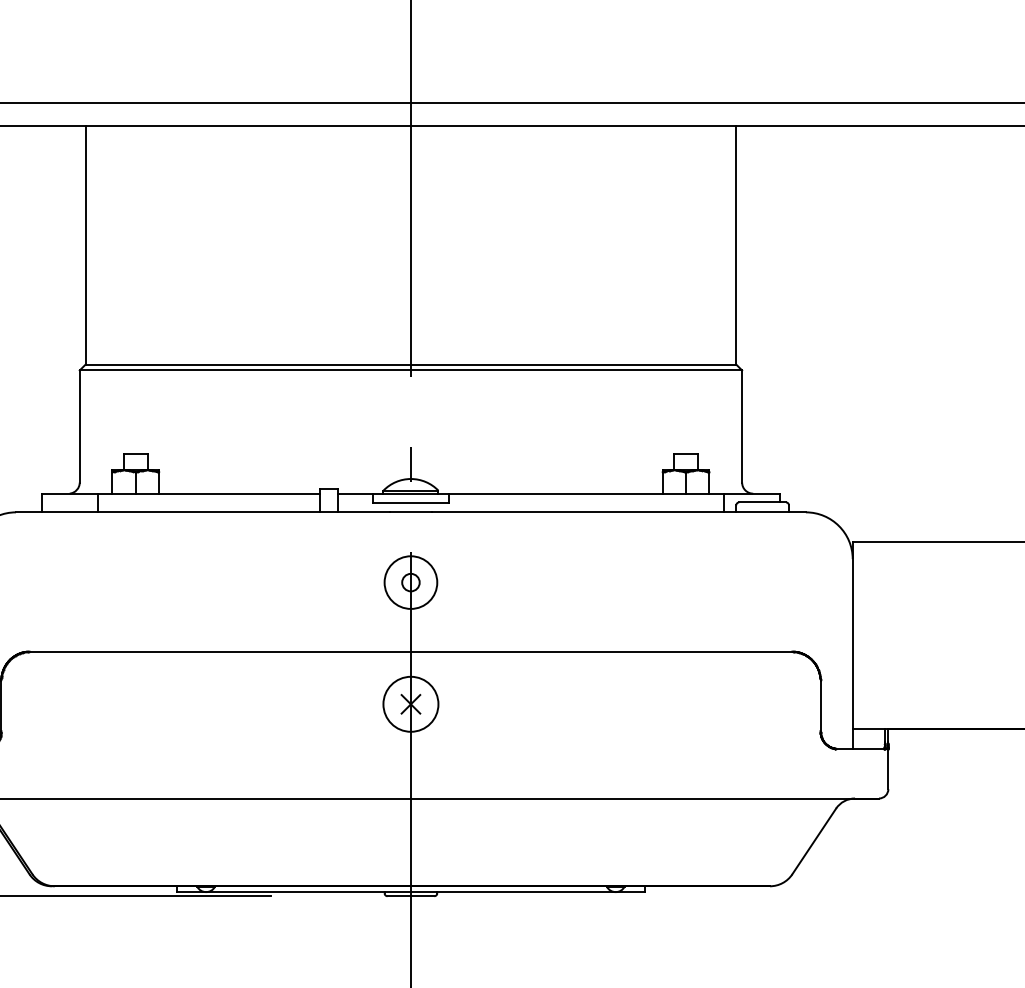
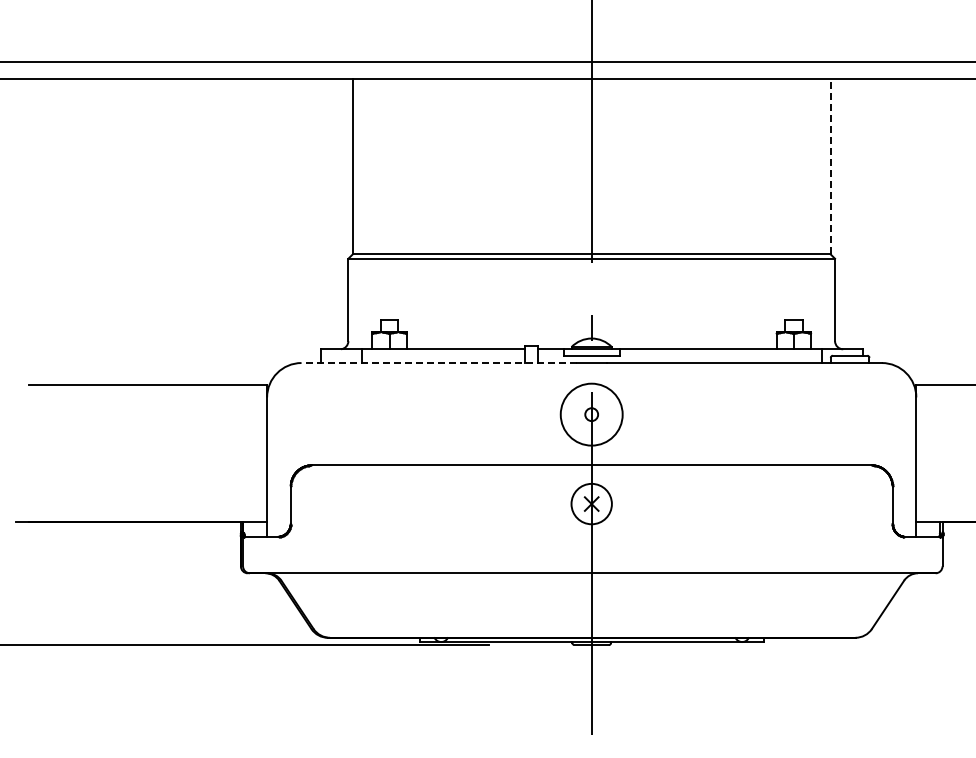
line: (735, 244) -> (830, 166), solid -> dashed
line: (203, 512) -> (439, 363), solid -> dashed
circle: (410, 582) -> (591, 414), size x1.6

